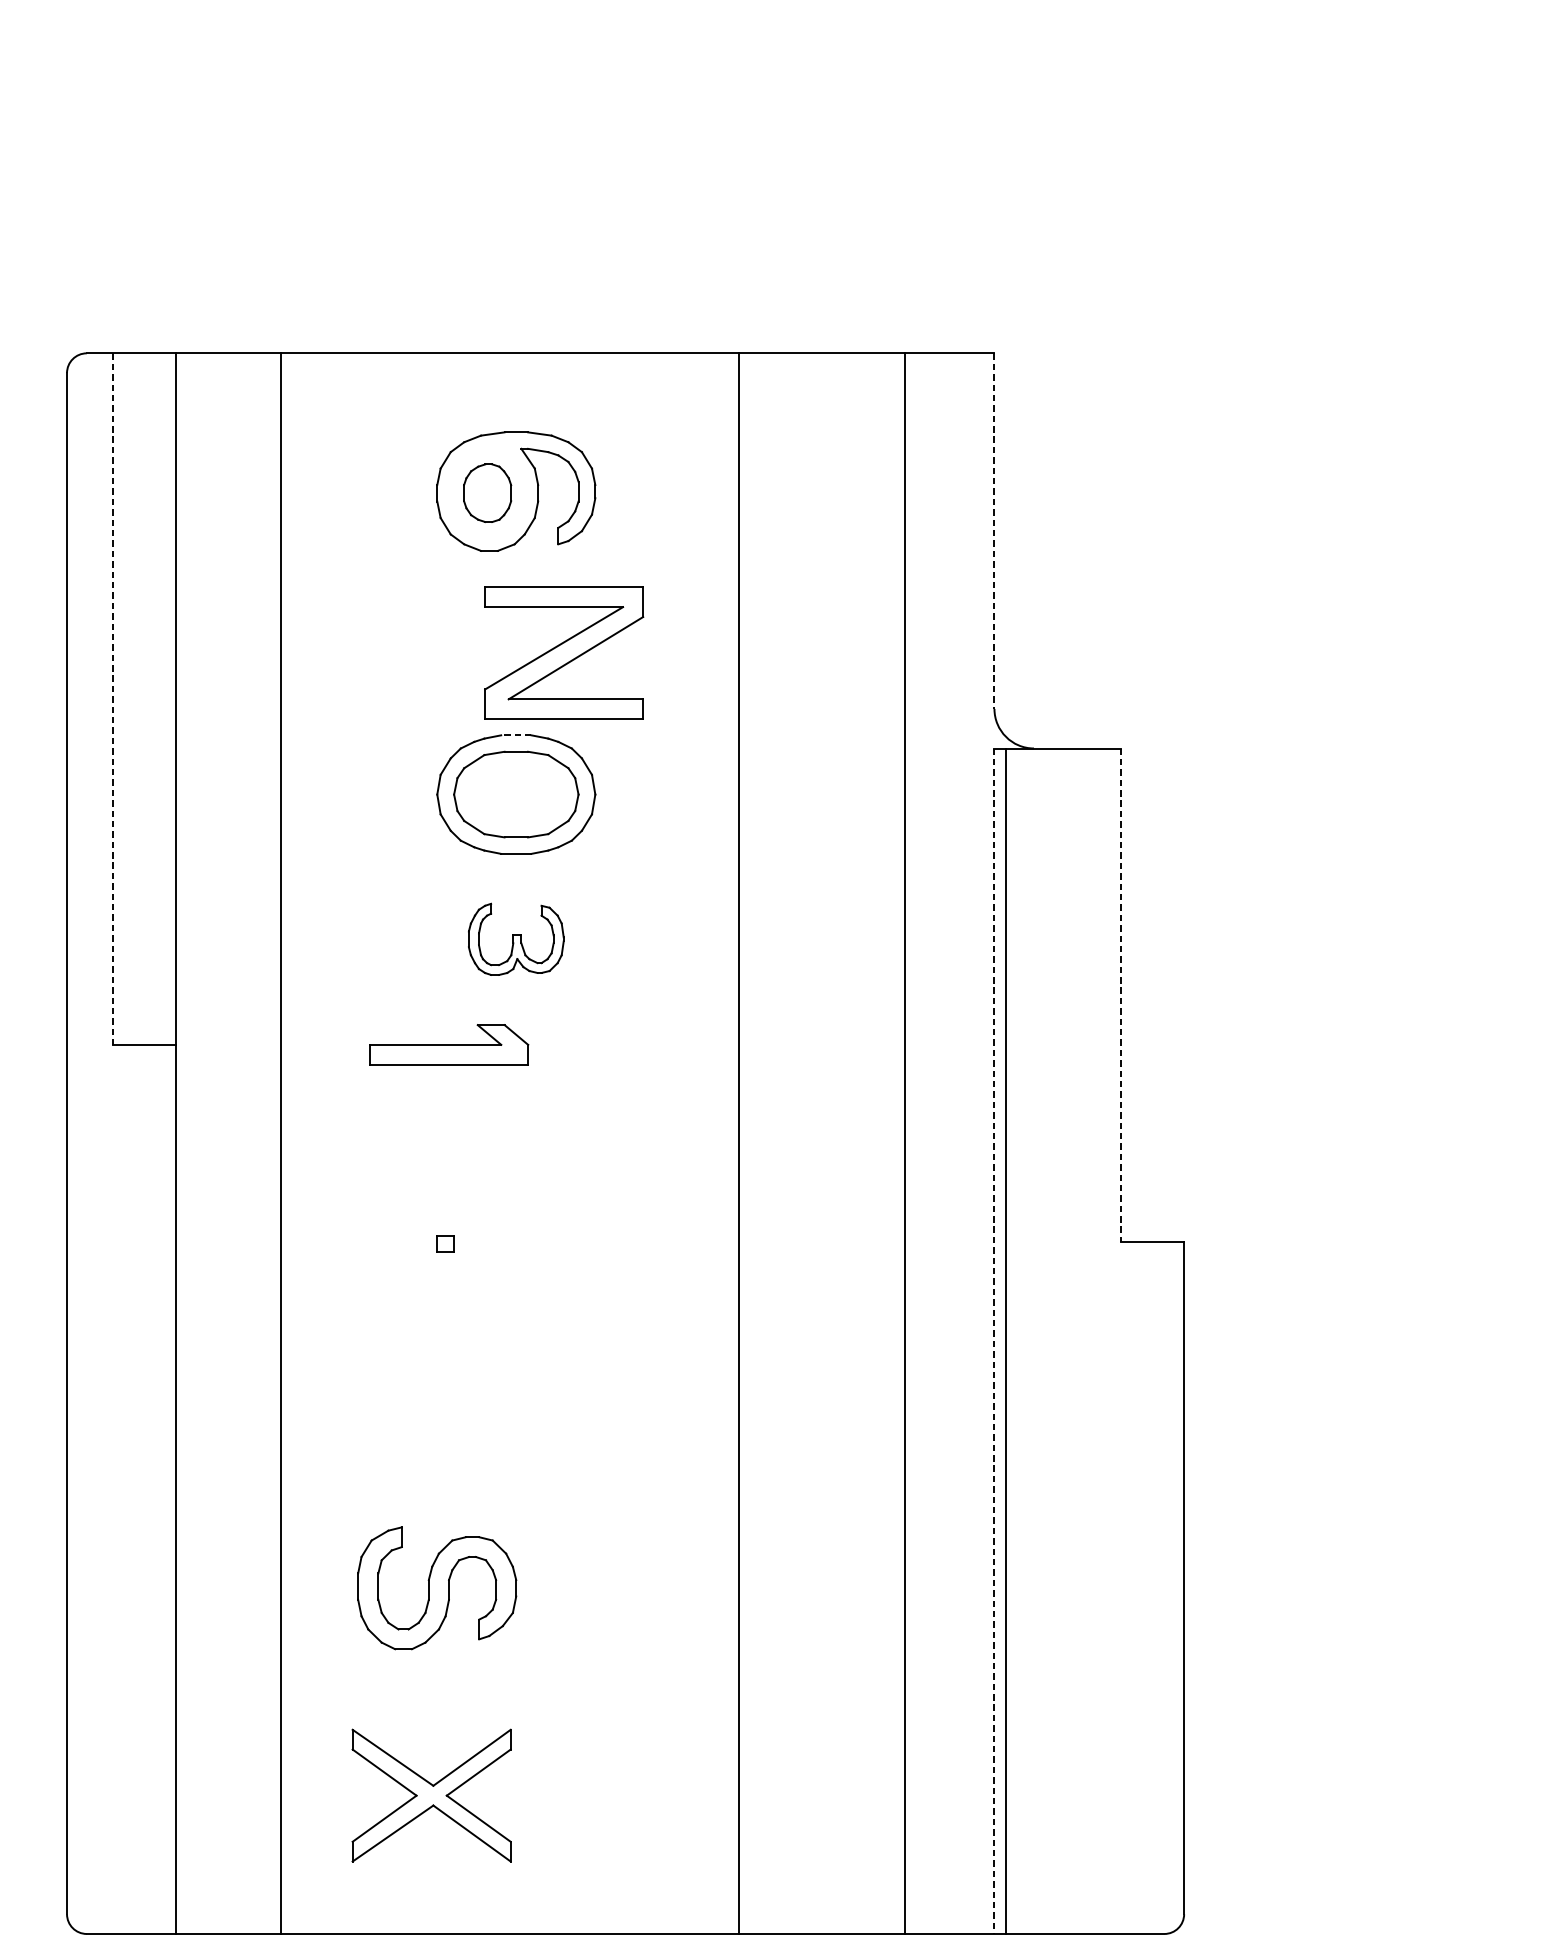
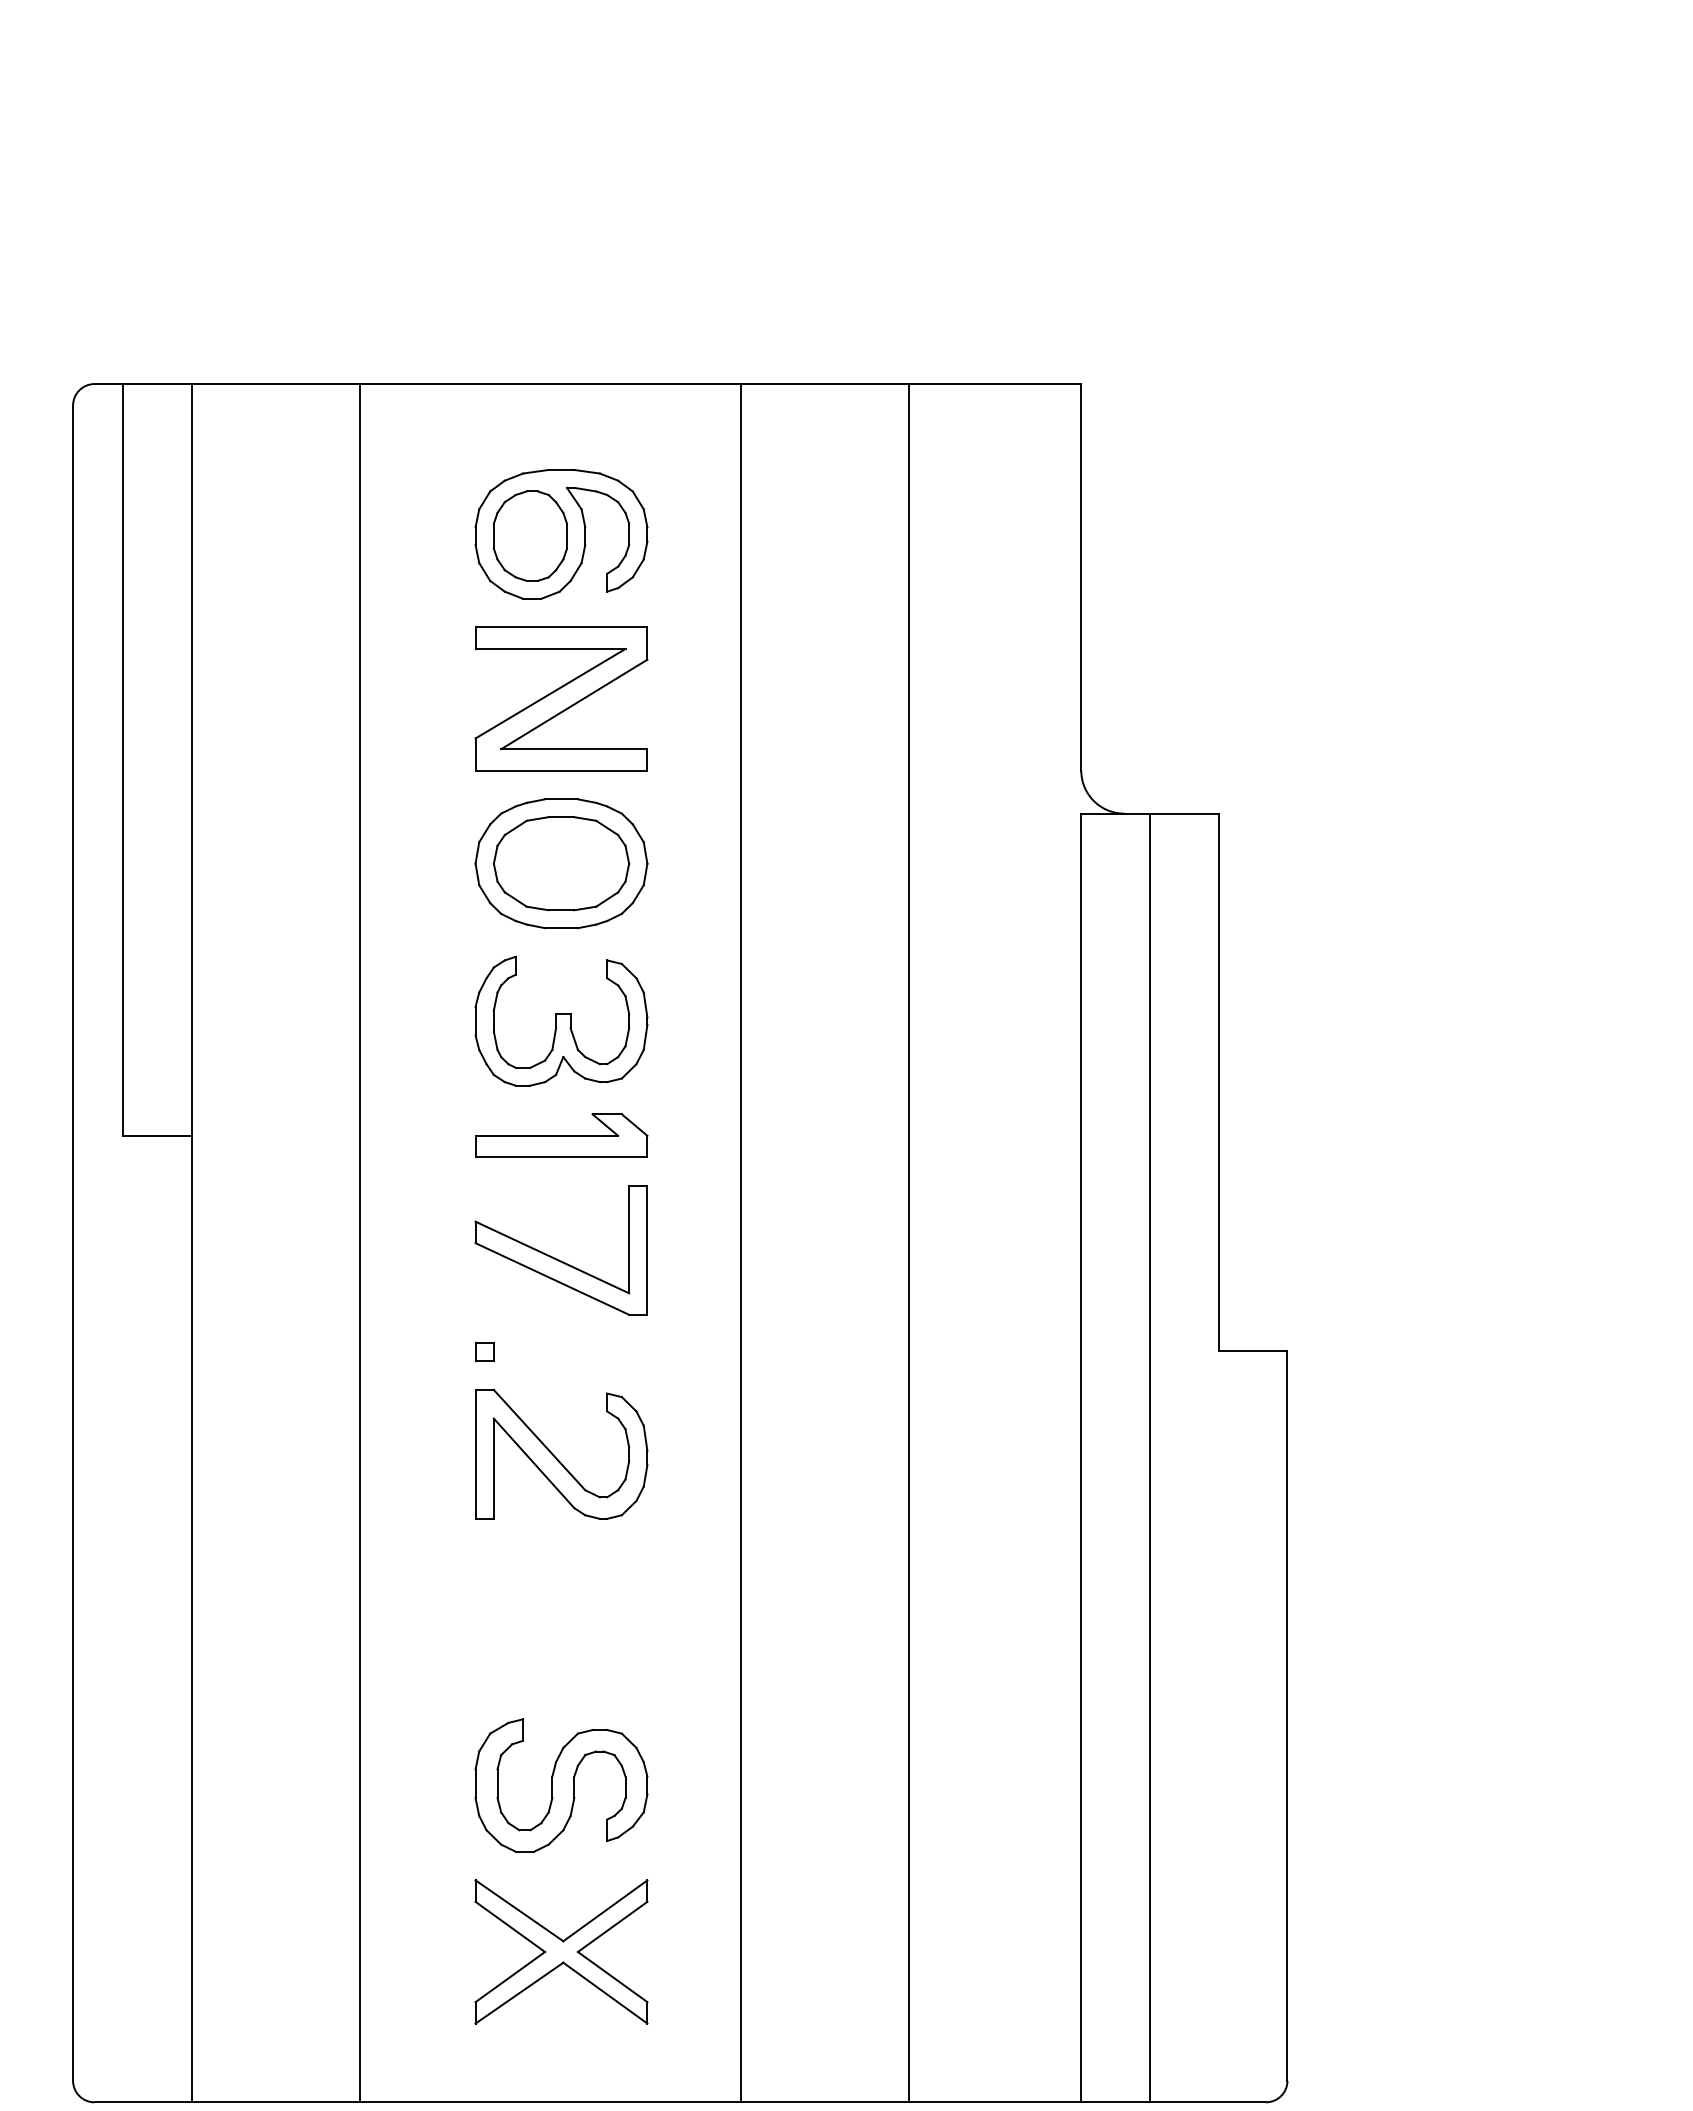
part: (486, 492) -> (529, 535), size x1.43
line: (994, 531) -> (1081, 577), dashed -> solid
part: (564, 652) -> (561, 698), moved
line: (113, 698) -> (123, 759), dashed -> solid
line: (516, 735) -> (561, 799), dashed -> solid
part: (516, 938) -> (561, 1020), size x1.67
line: (1120, 995) -> (1218, 1082), dashed -> solid
part: (449, 1044) -> (561, 1135), moved
line: (280, 1143) -> (360, 1243), moved
line: (738, 1143) -> (741, 1243), moved
line: (905, 1143) -> (909, 1243), moved
part: (512, 1157) -> (557, 1258), added
part: (516, 1338) -> (561, 1454), added
line: (1006, 1340) -> (1150, 1457), moved
line: (994, 1341) -> (1081, 1458), dashed -> solid
part: (437, 1588) -> (561, 1785), moved
part: (431, 1795) -> (561, 1951), moved

